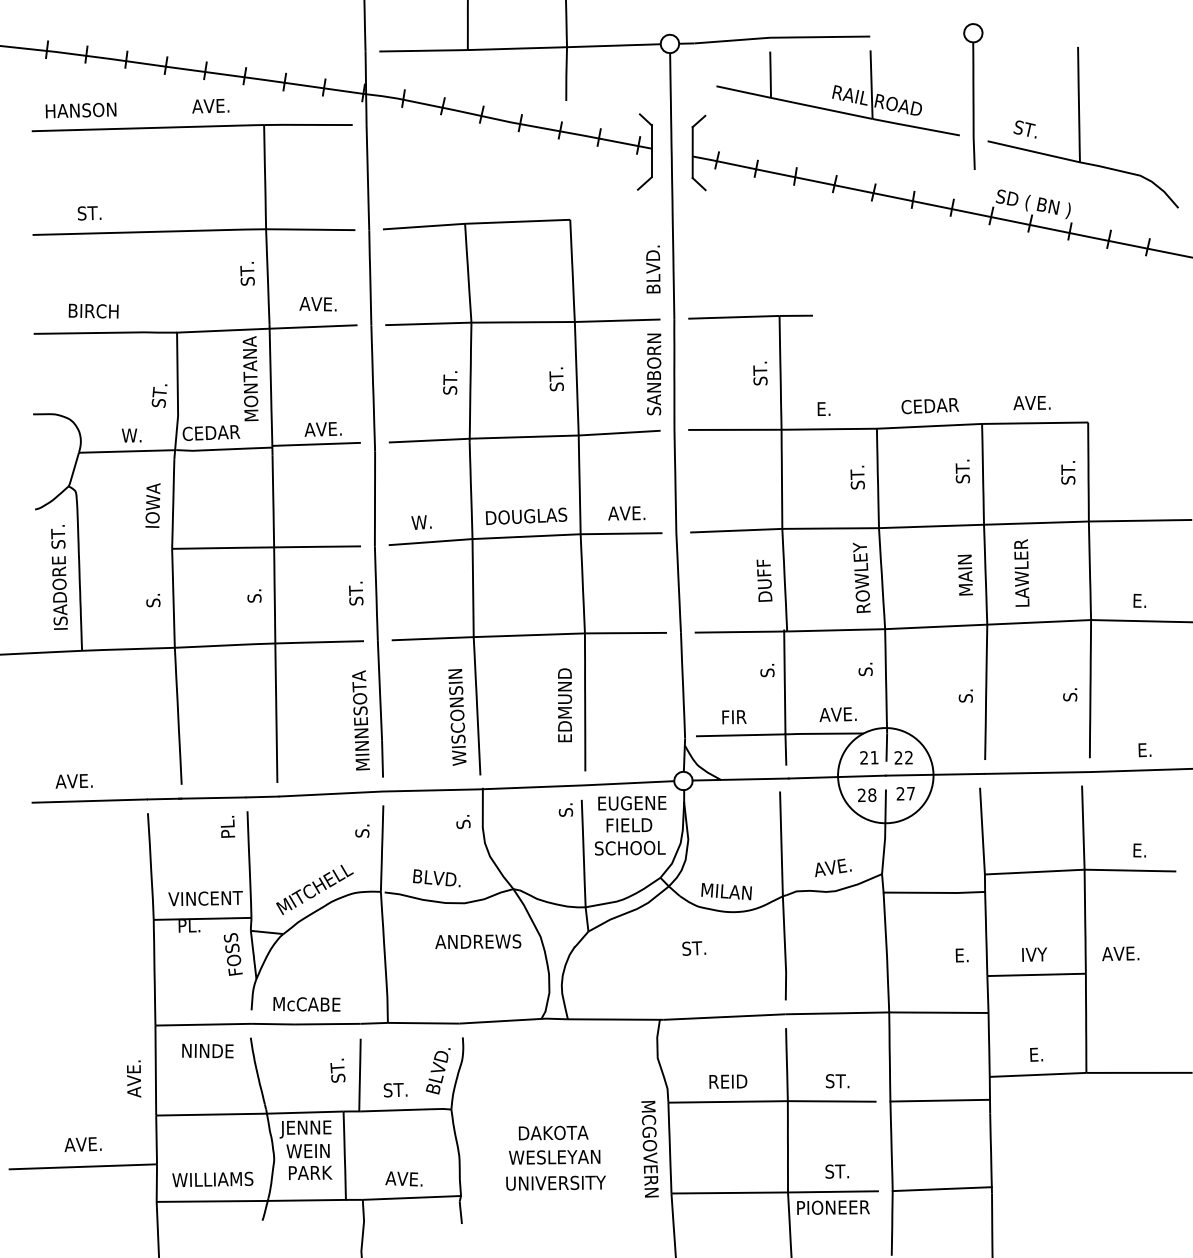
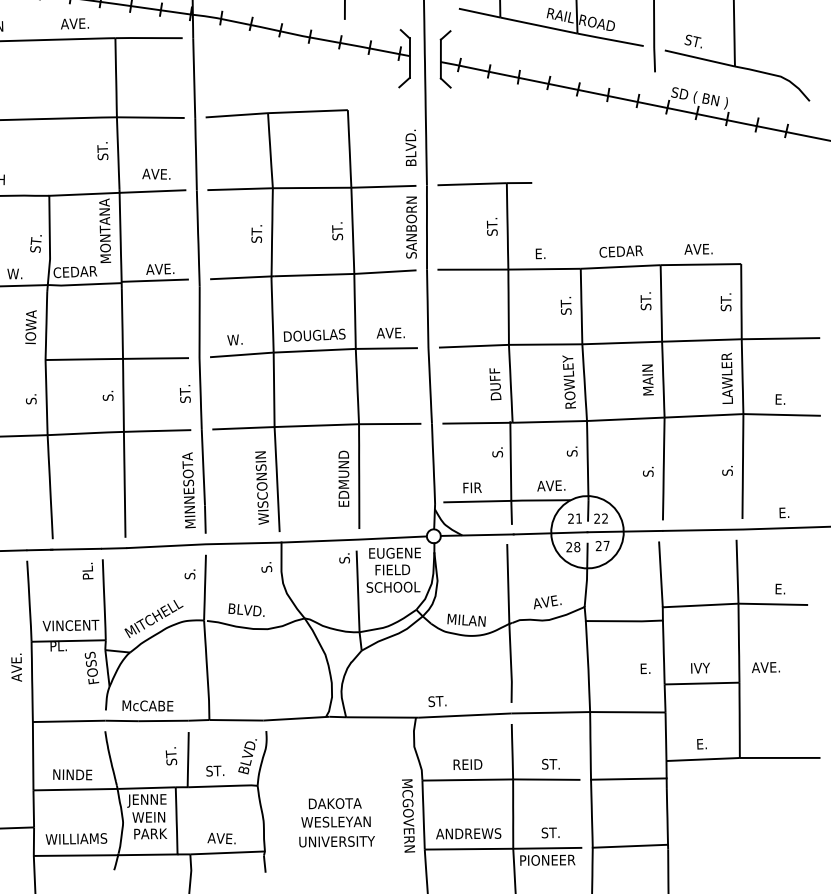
text: (1021, 572) -> (727, 377), moved
text: (478, 941) -> (468, 833), moved
text: (694, 948) -> (437, 701), moved
text: (207, 1050) -> (72, 774), moved
text: (134, 1078) -> (16, 667), moved

